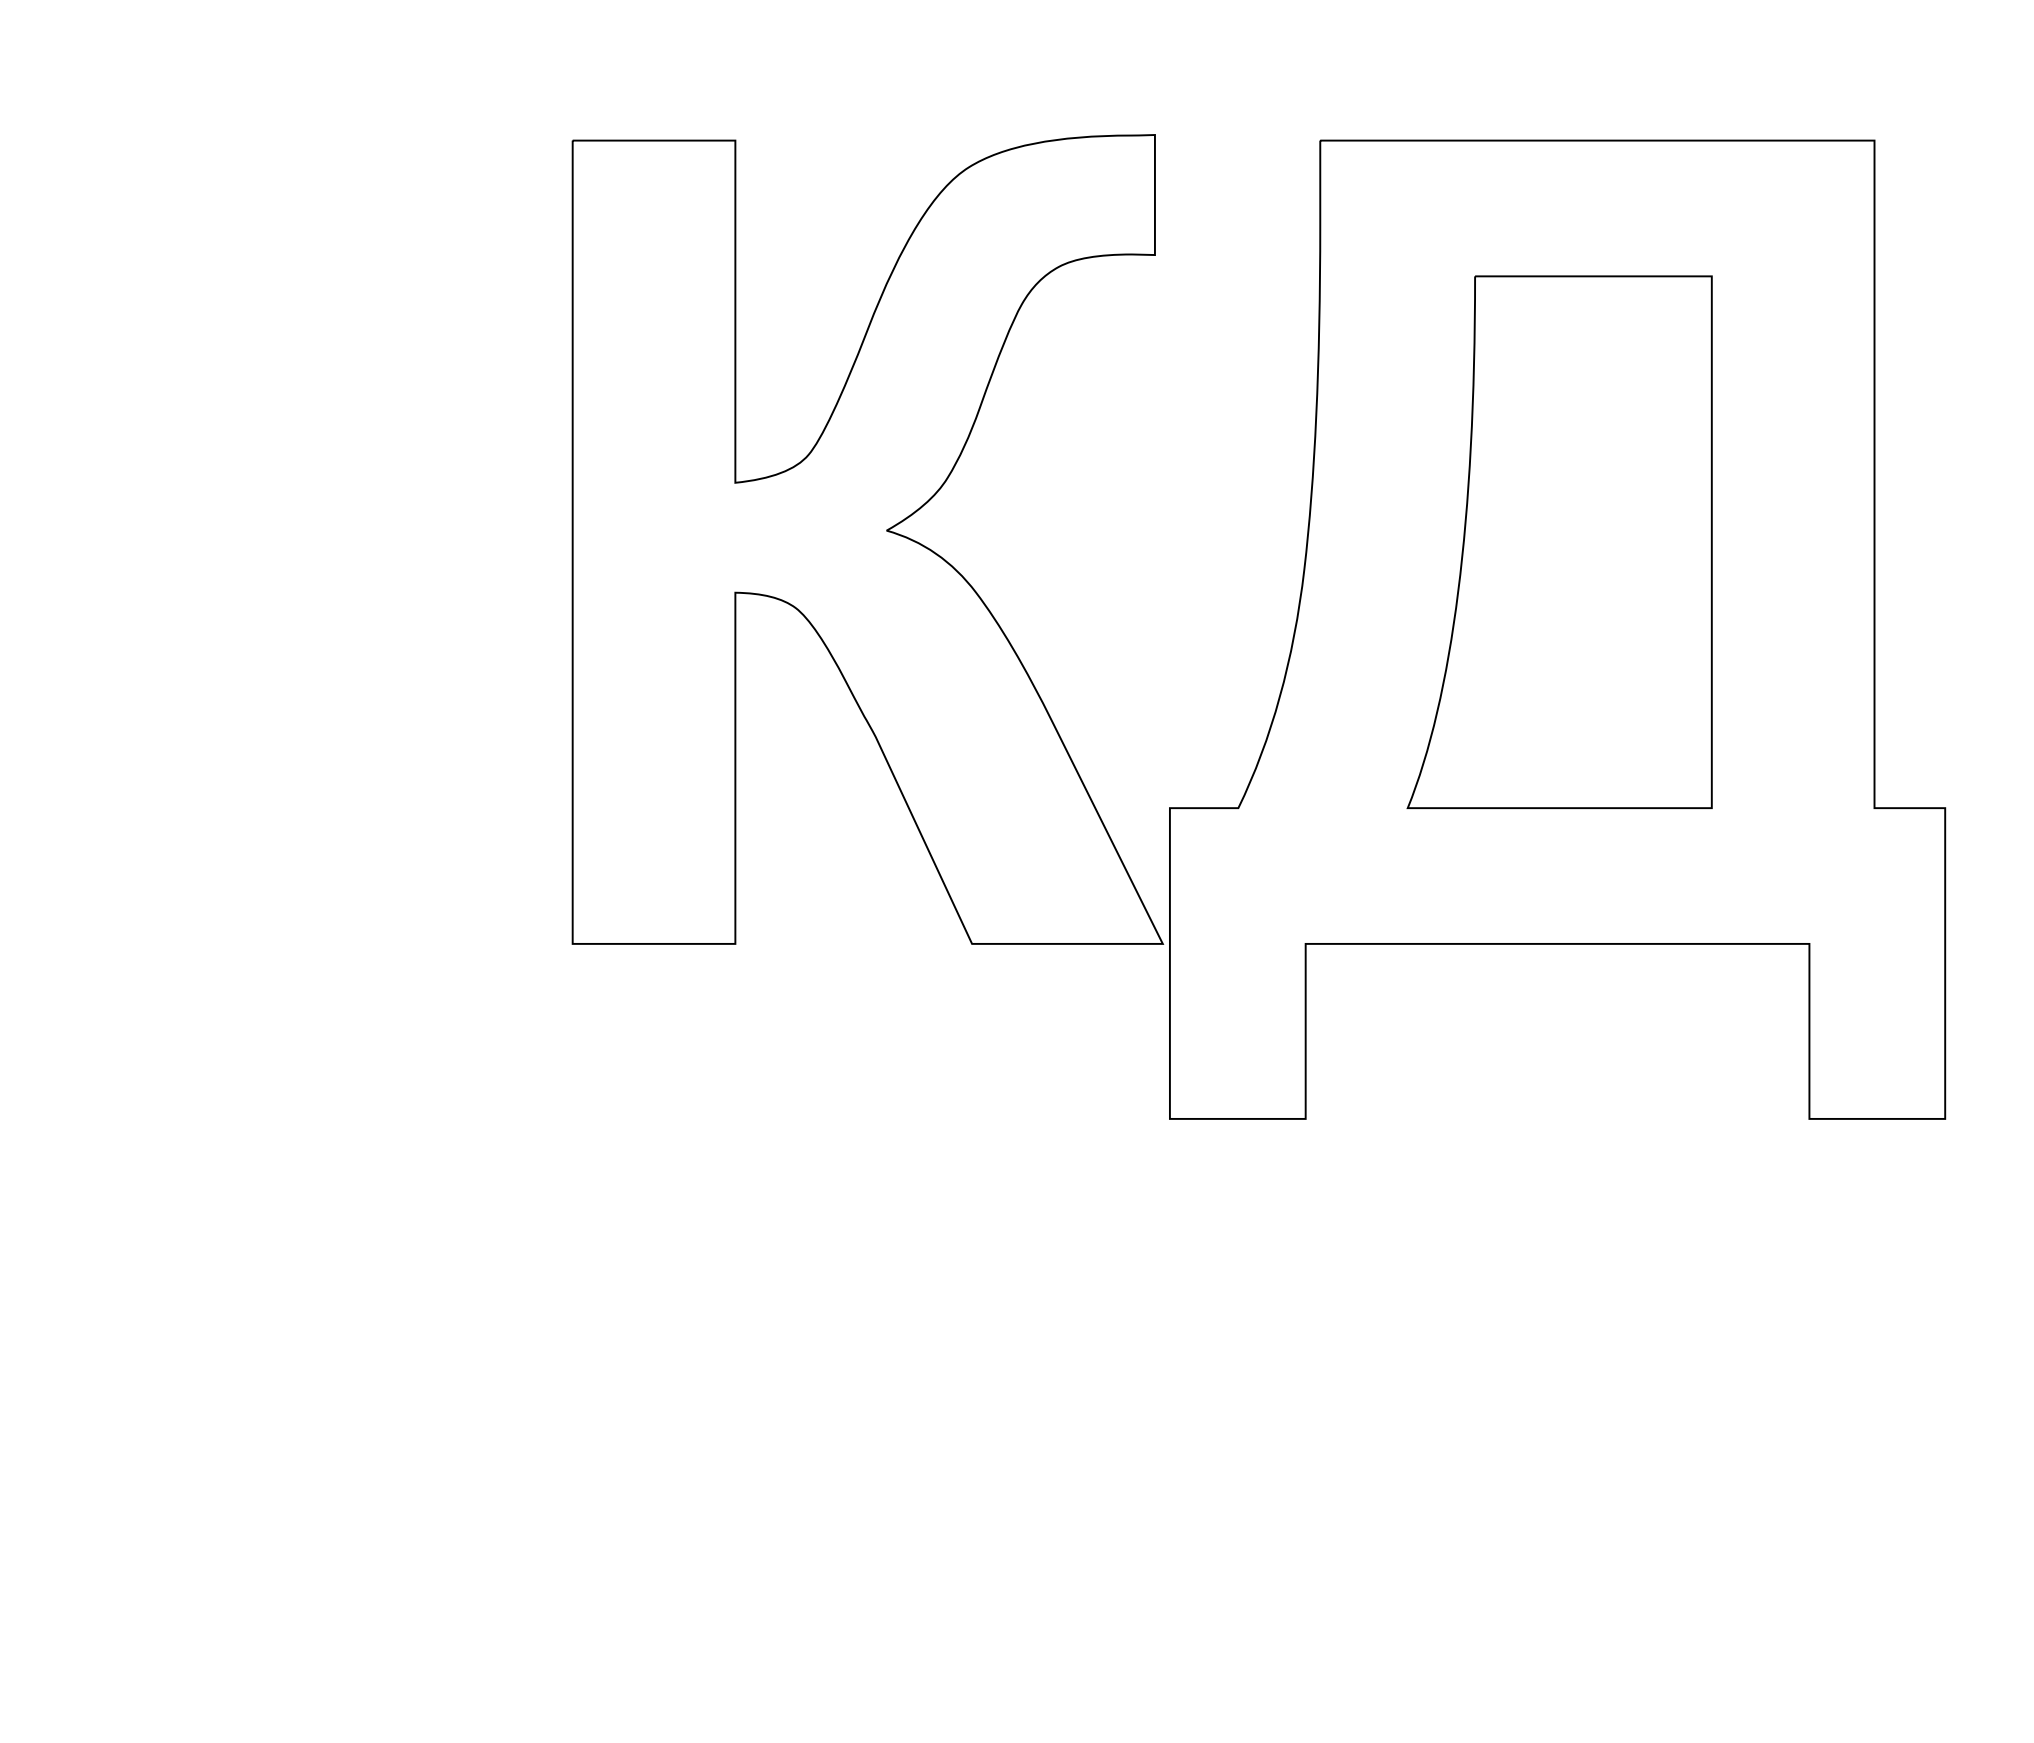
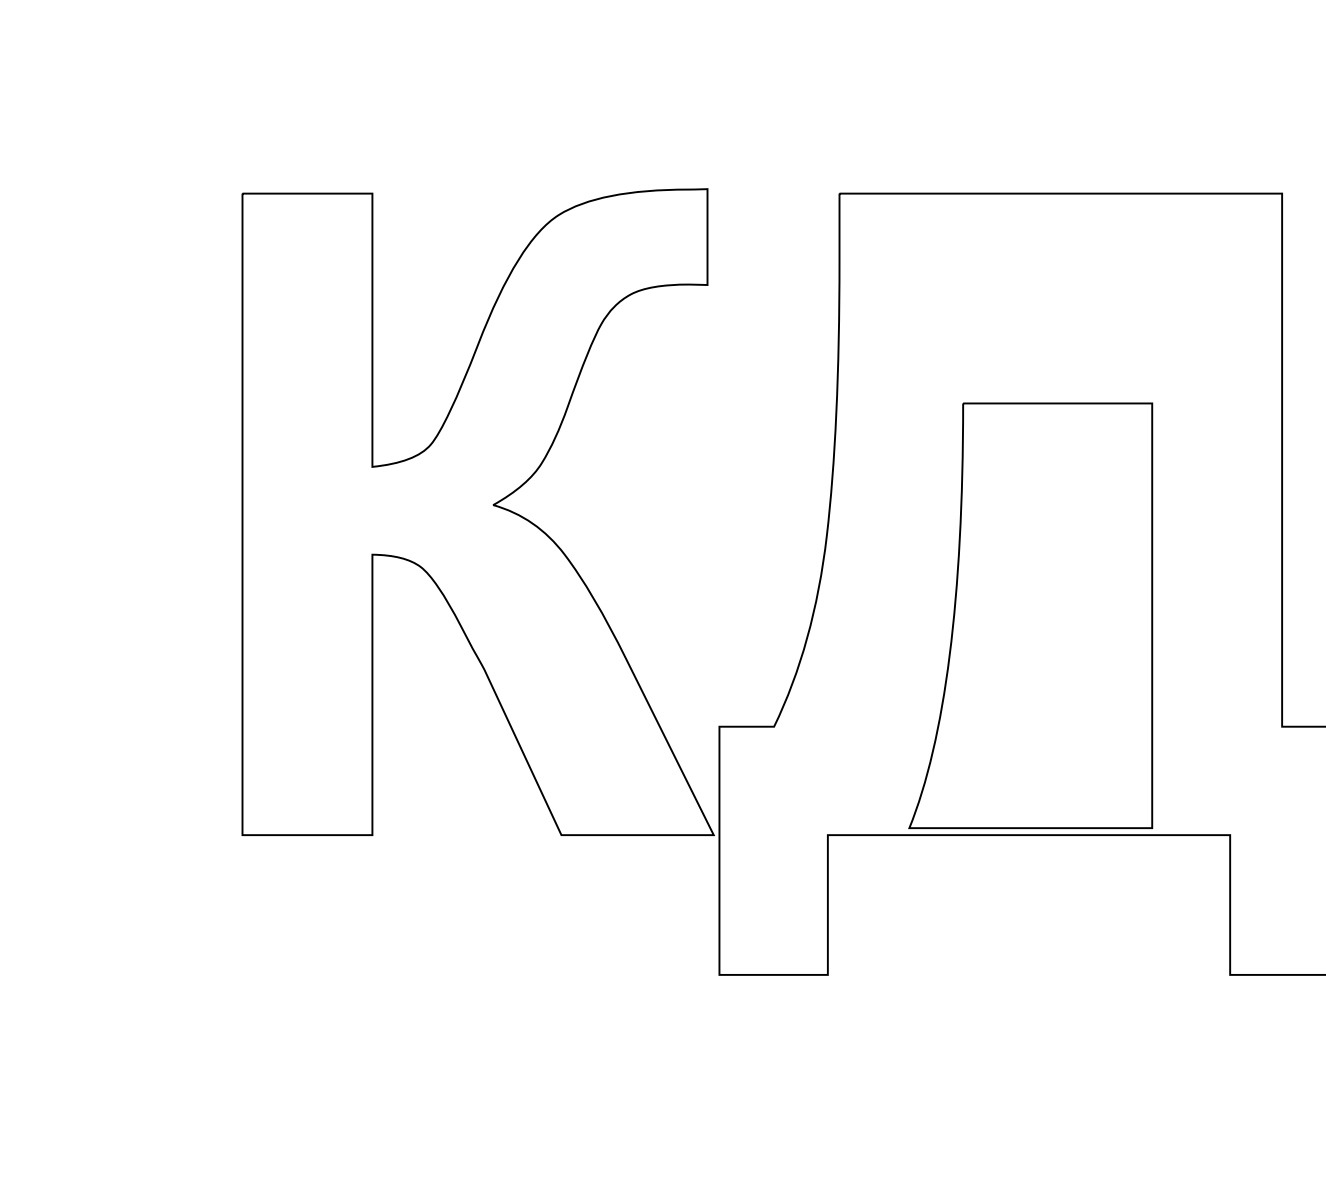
part: (1559, 541) -> (1030, 615), moved

